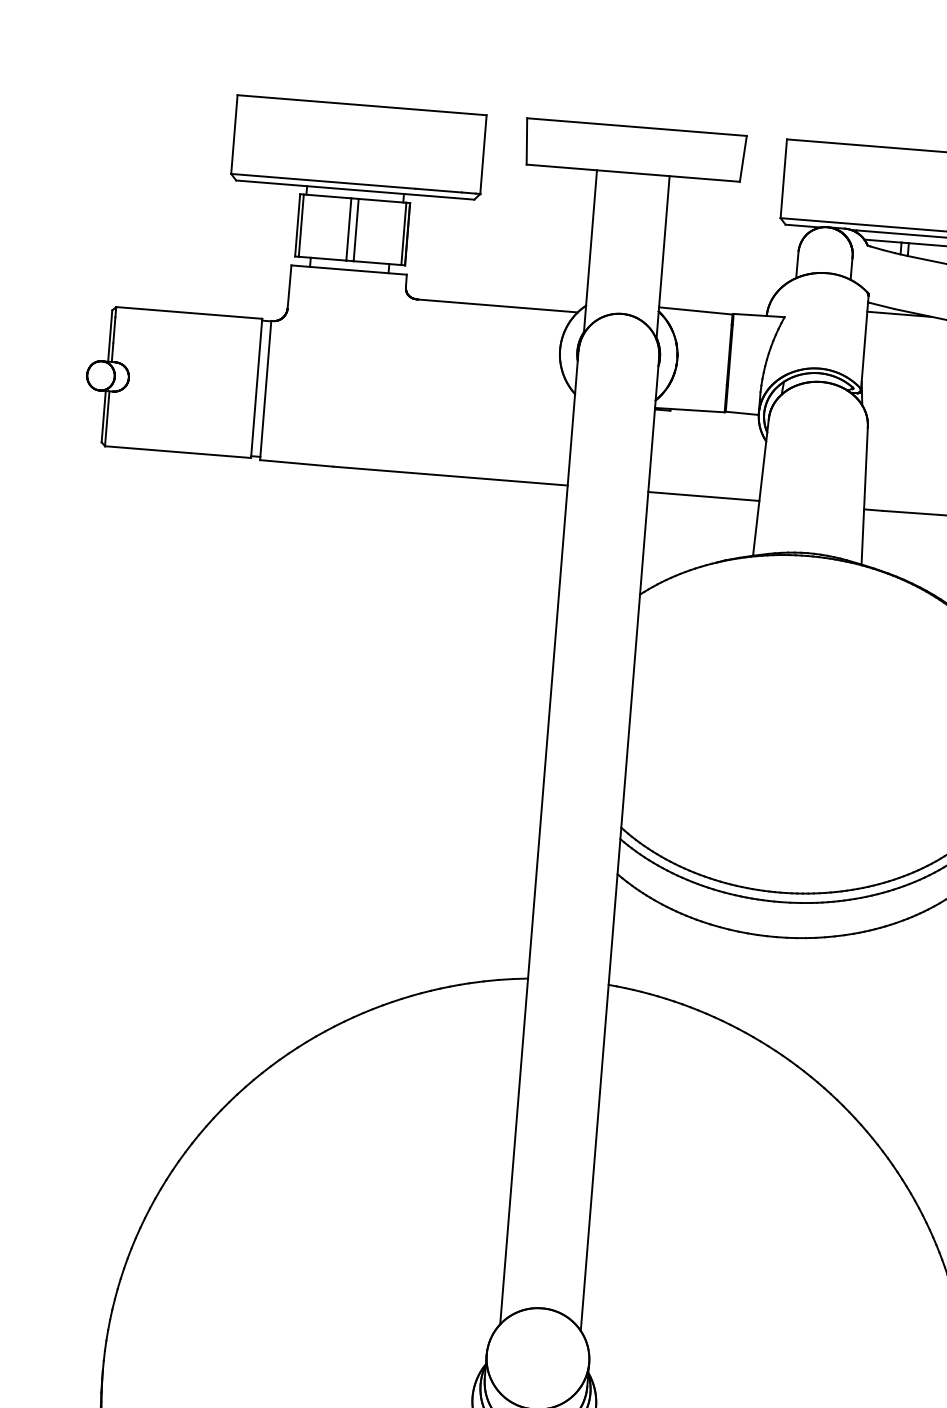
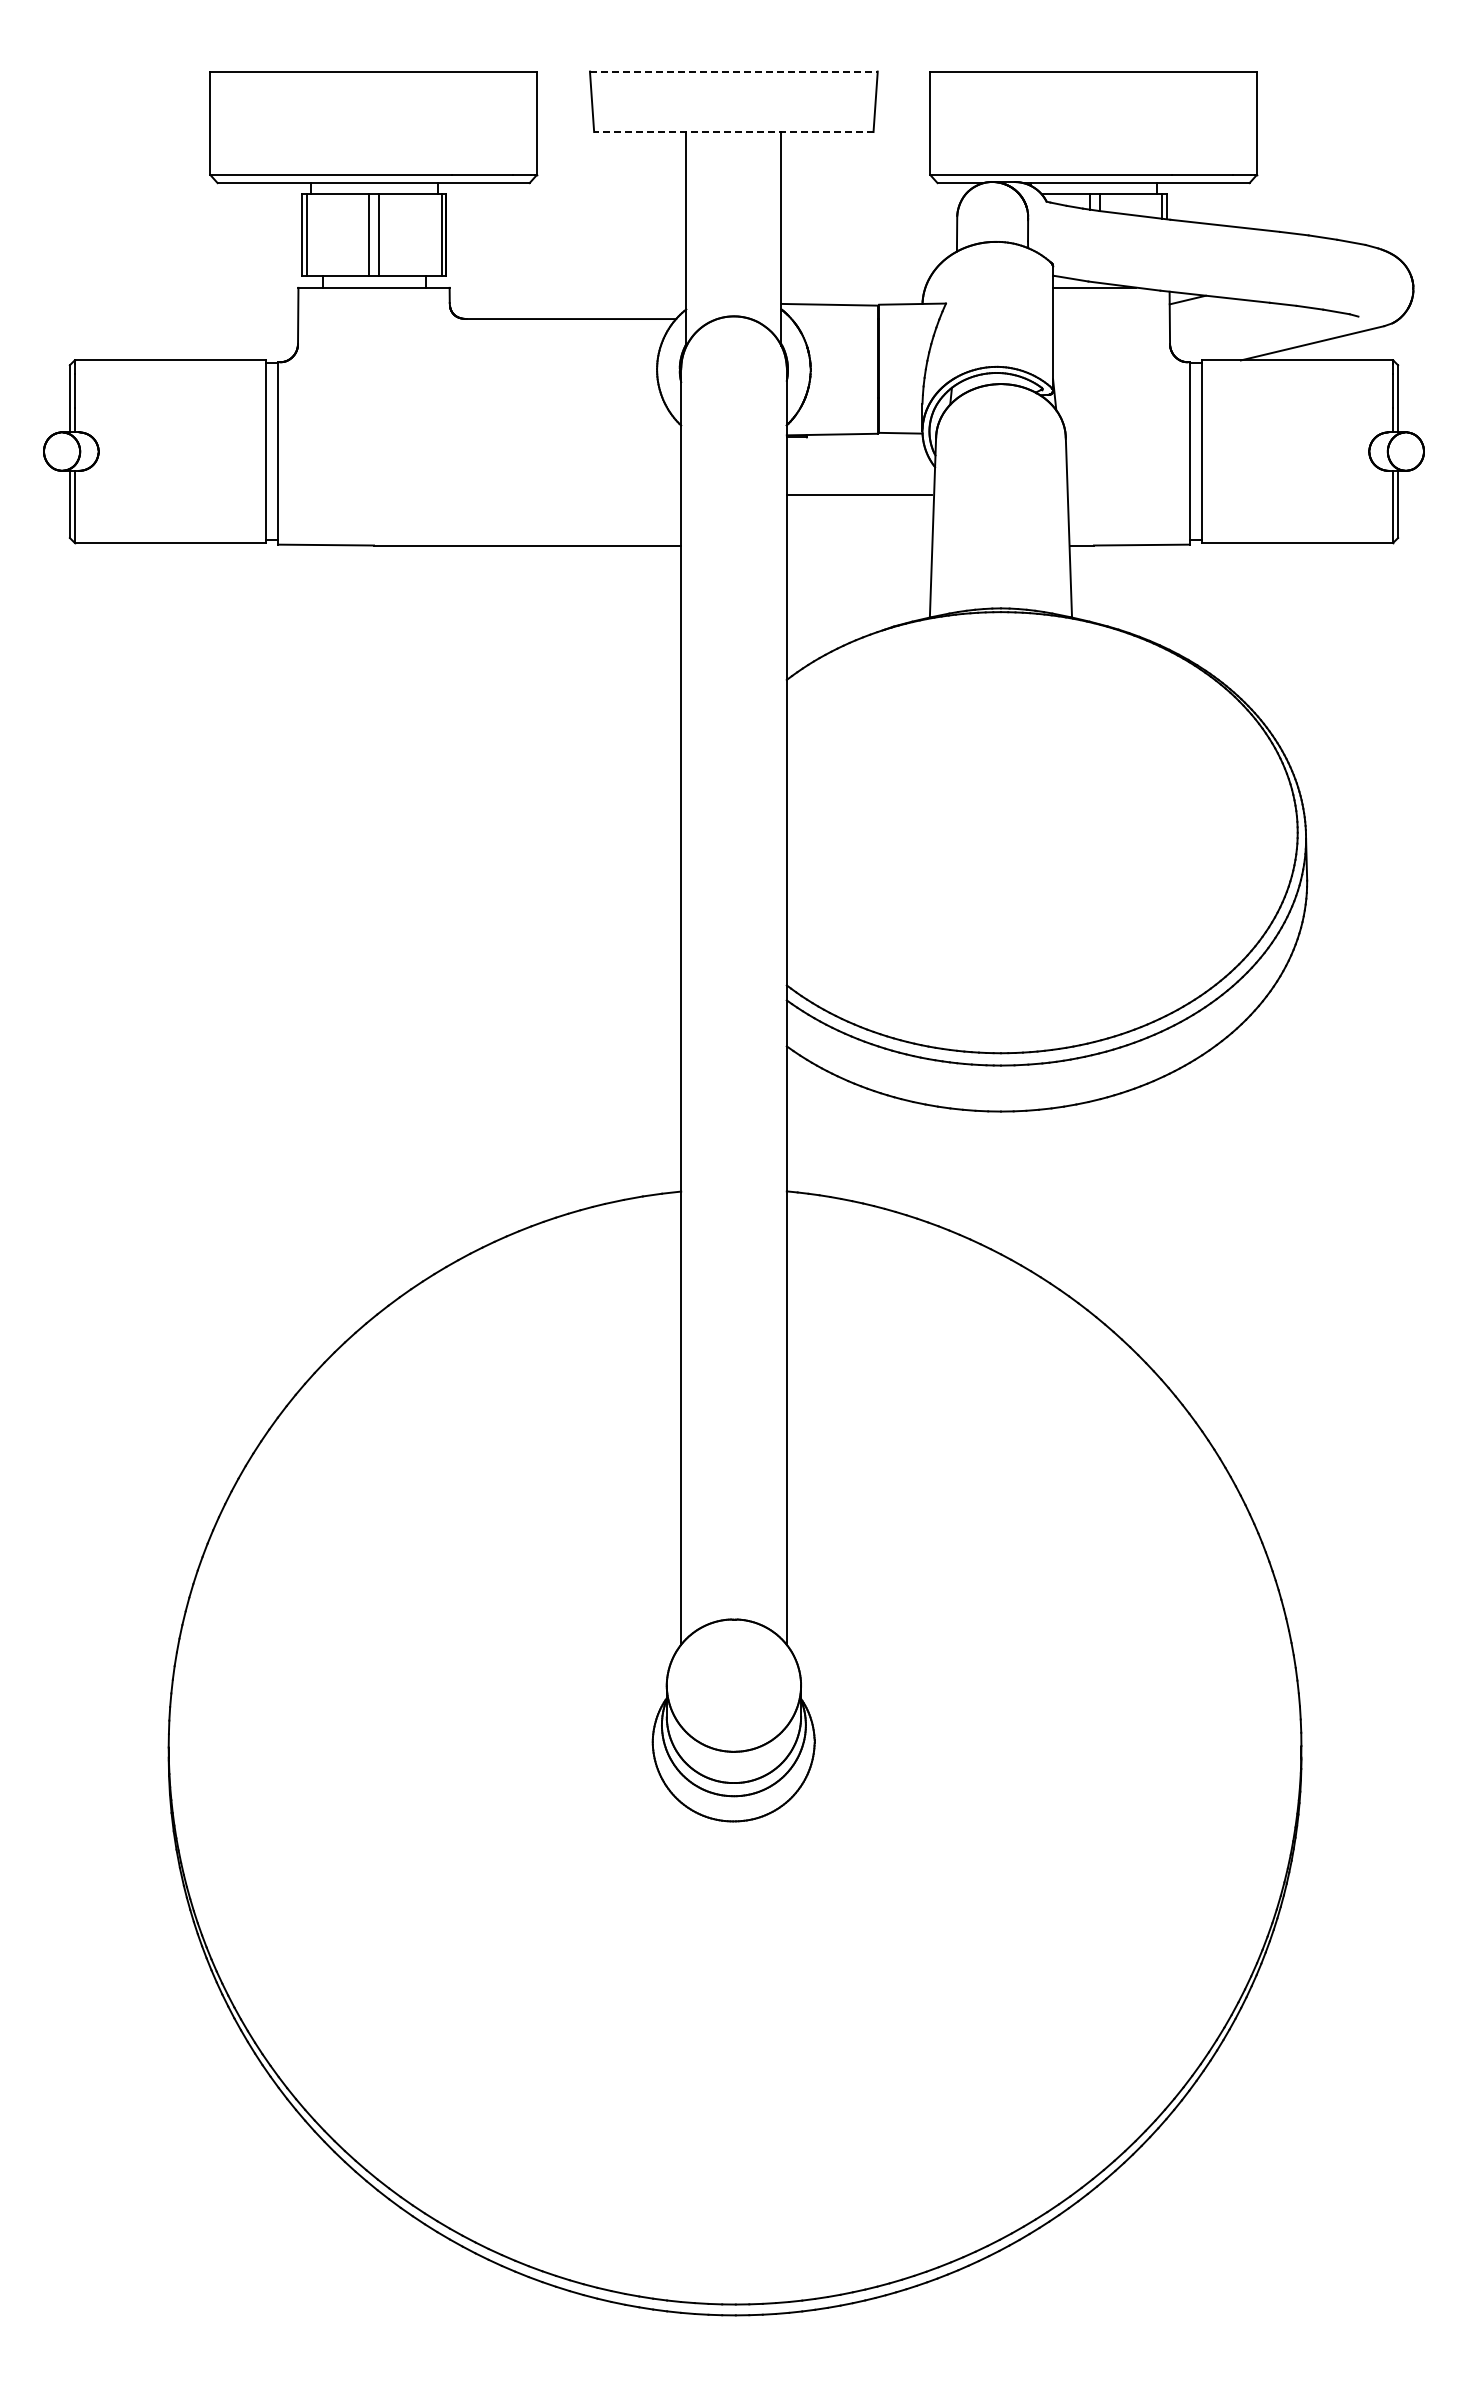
line: (636, 127) -> (733, 71), solid -> dashed
line: (632, 173) -> (733, 132), solid -> dashed
line: (703, 496) -> (859, 494), moved

